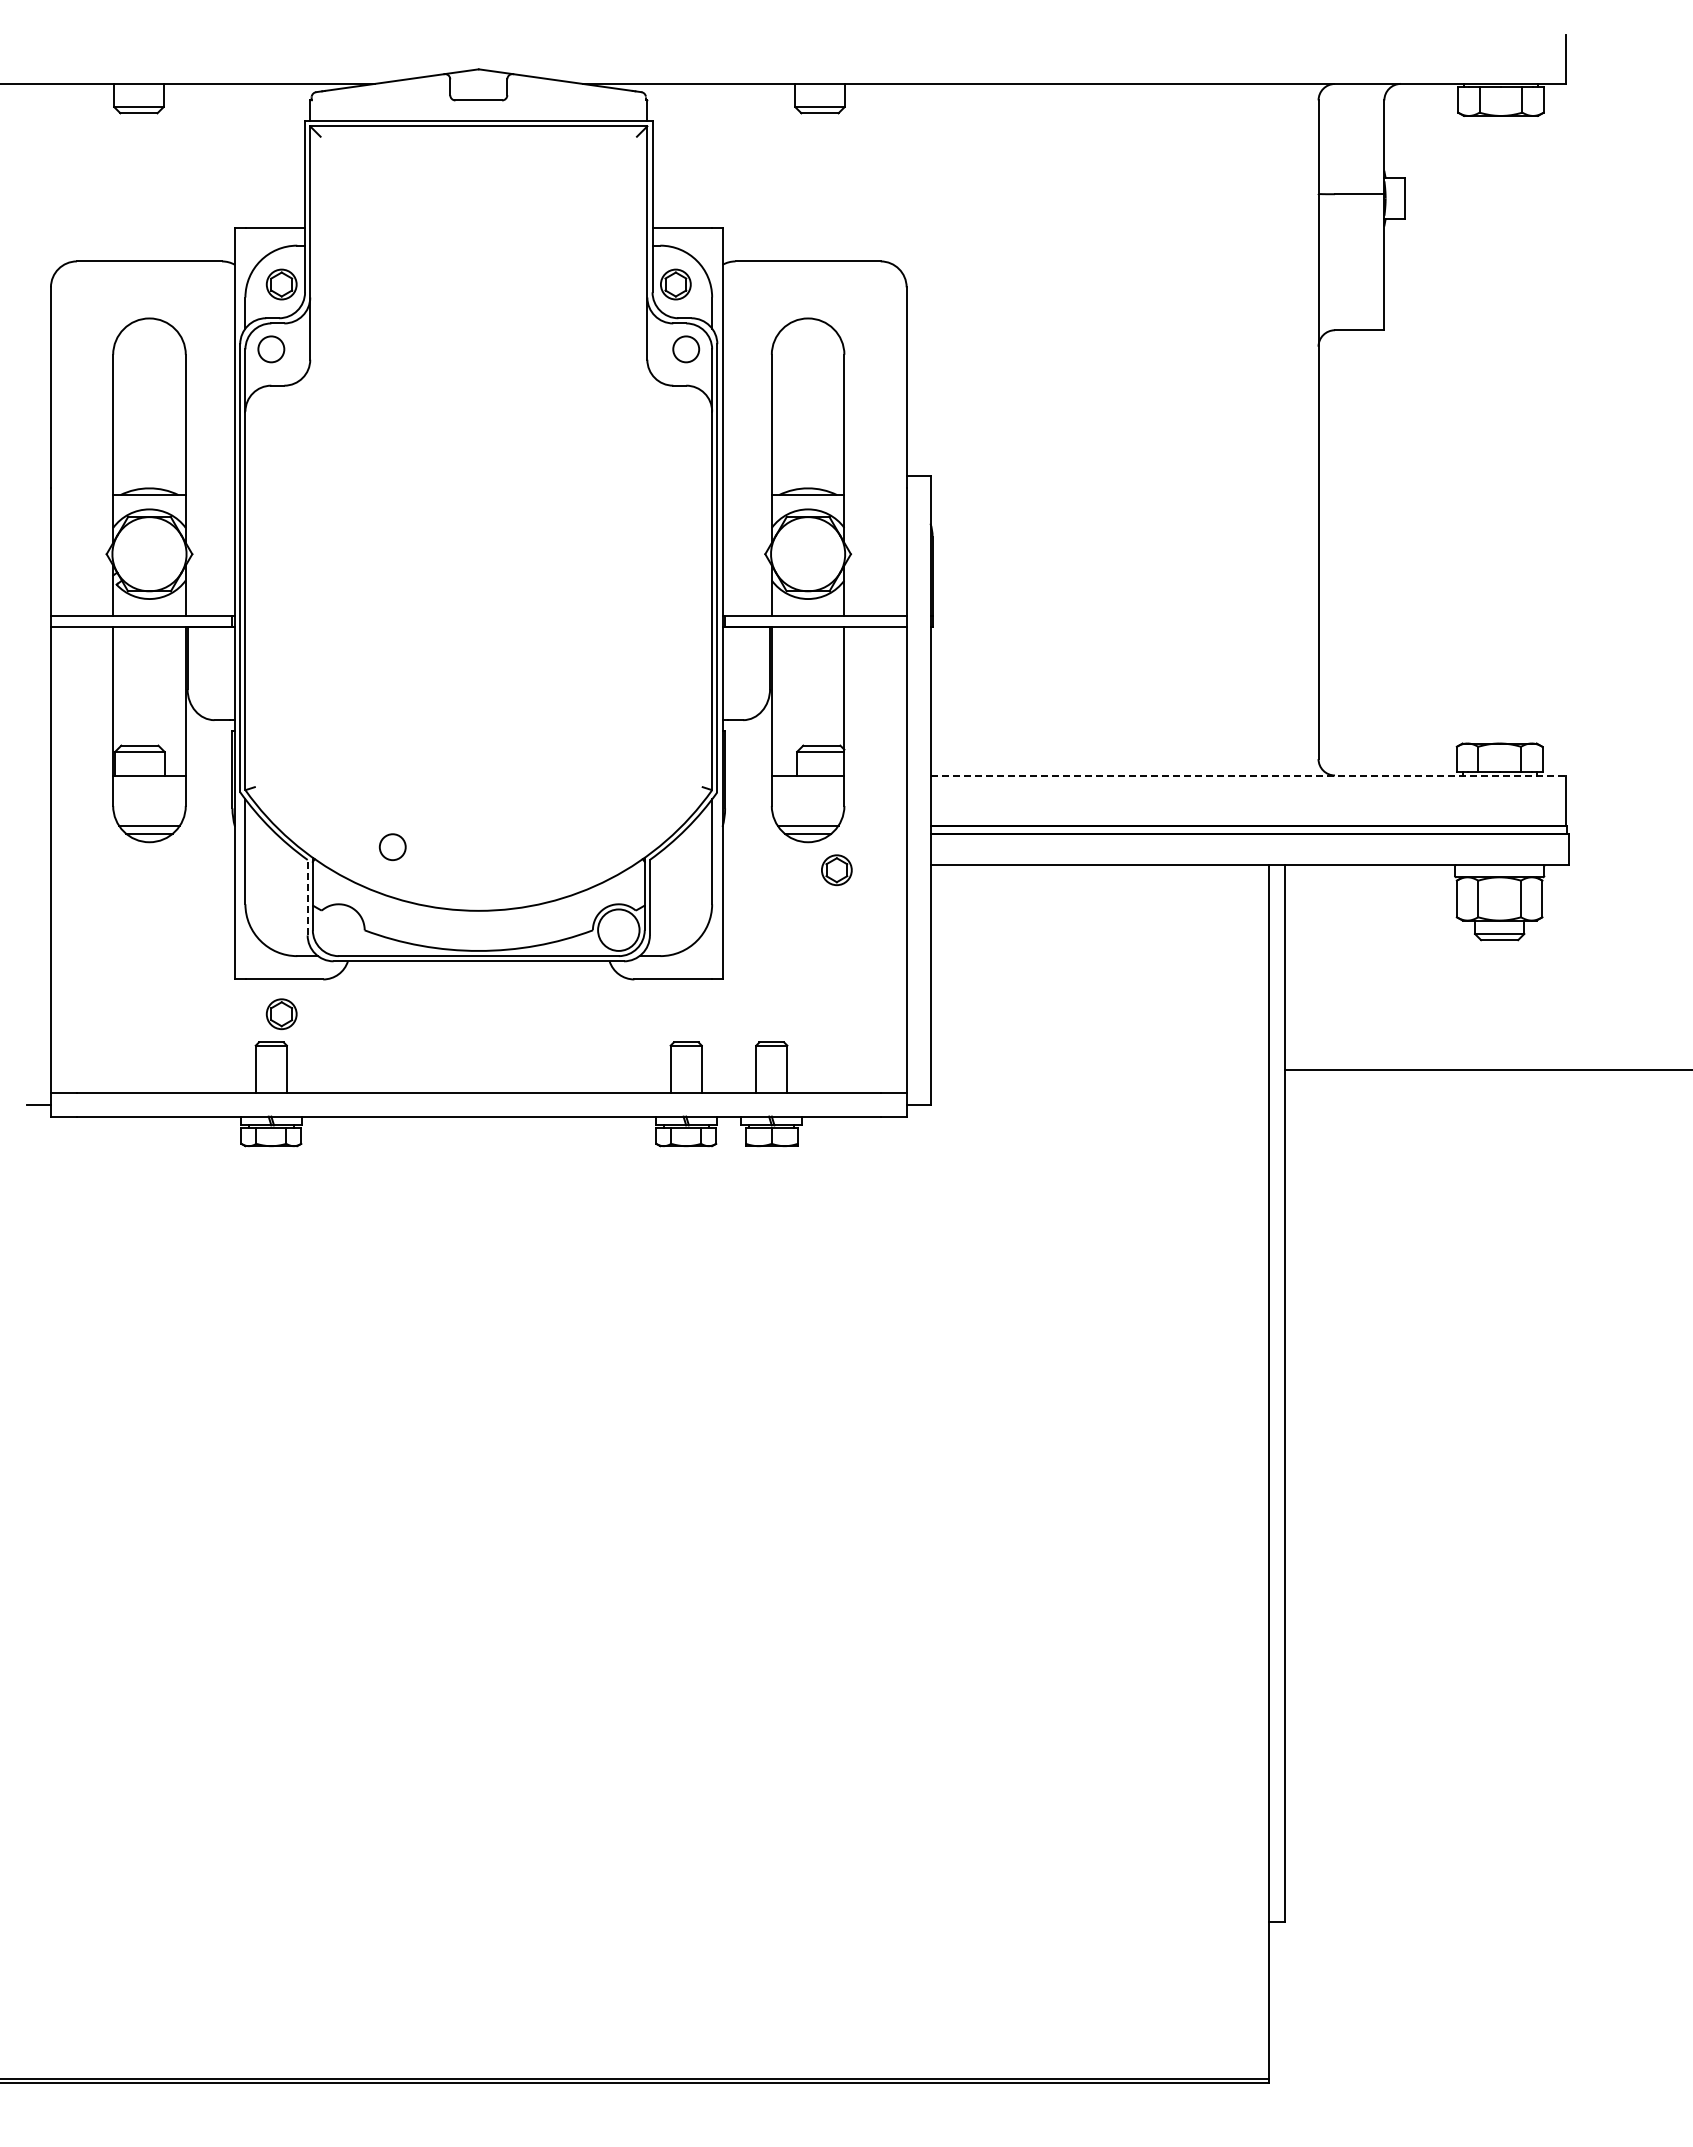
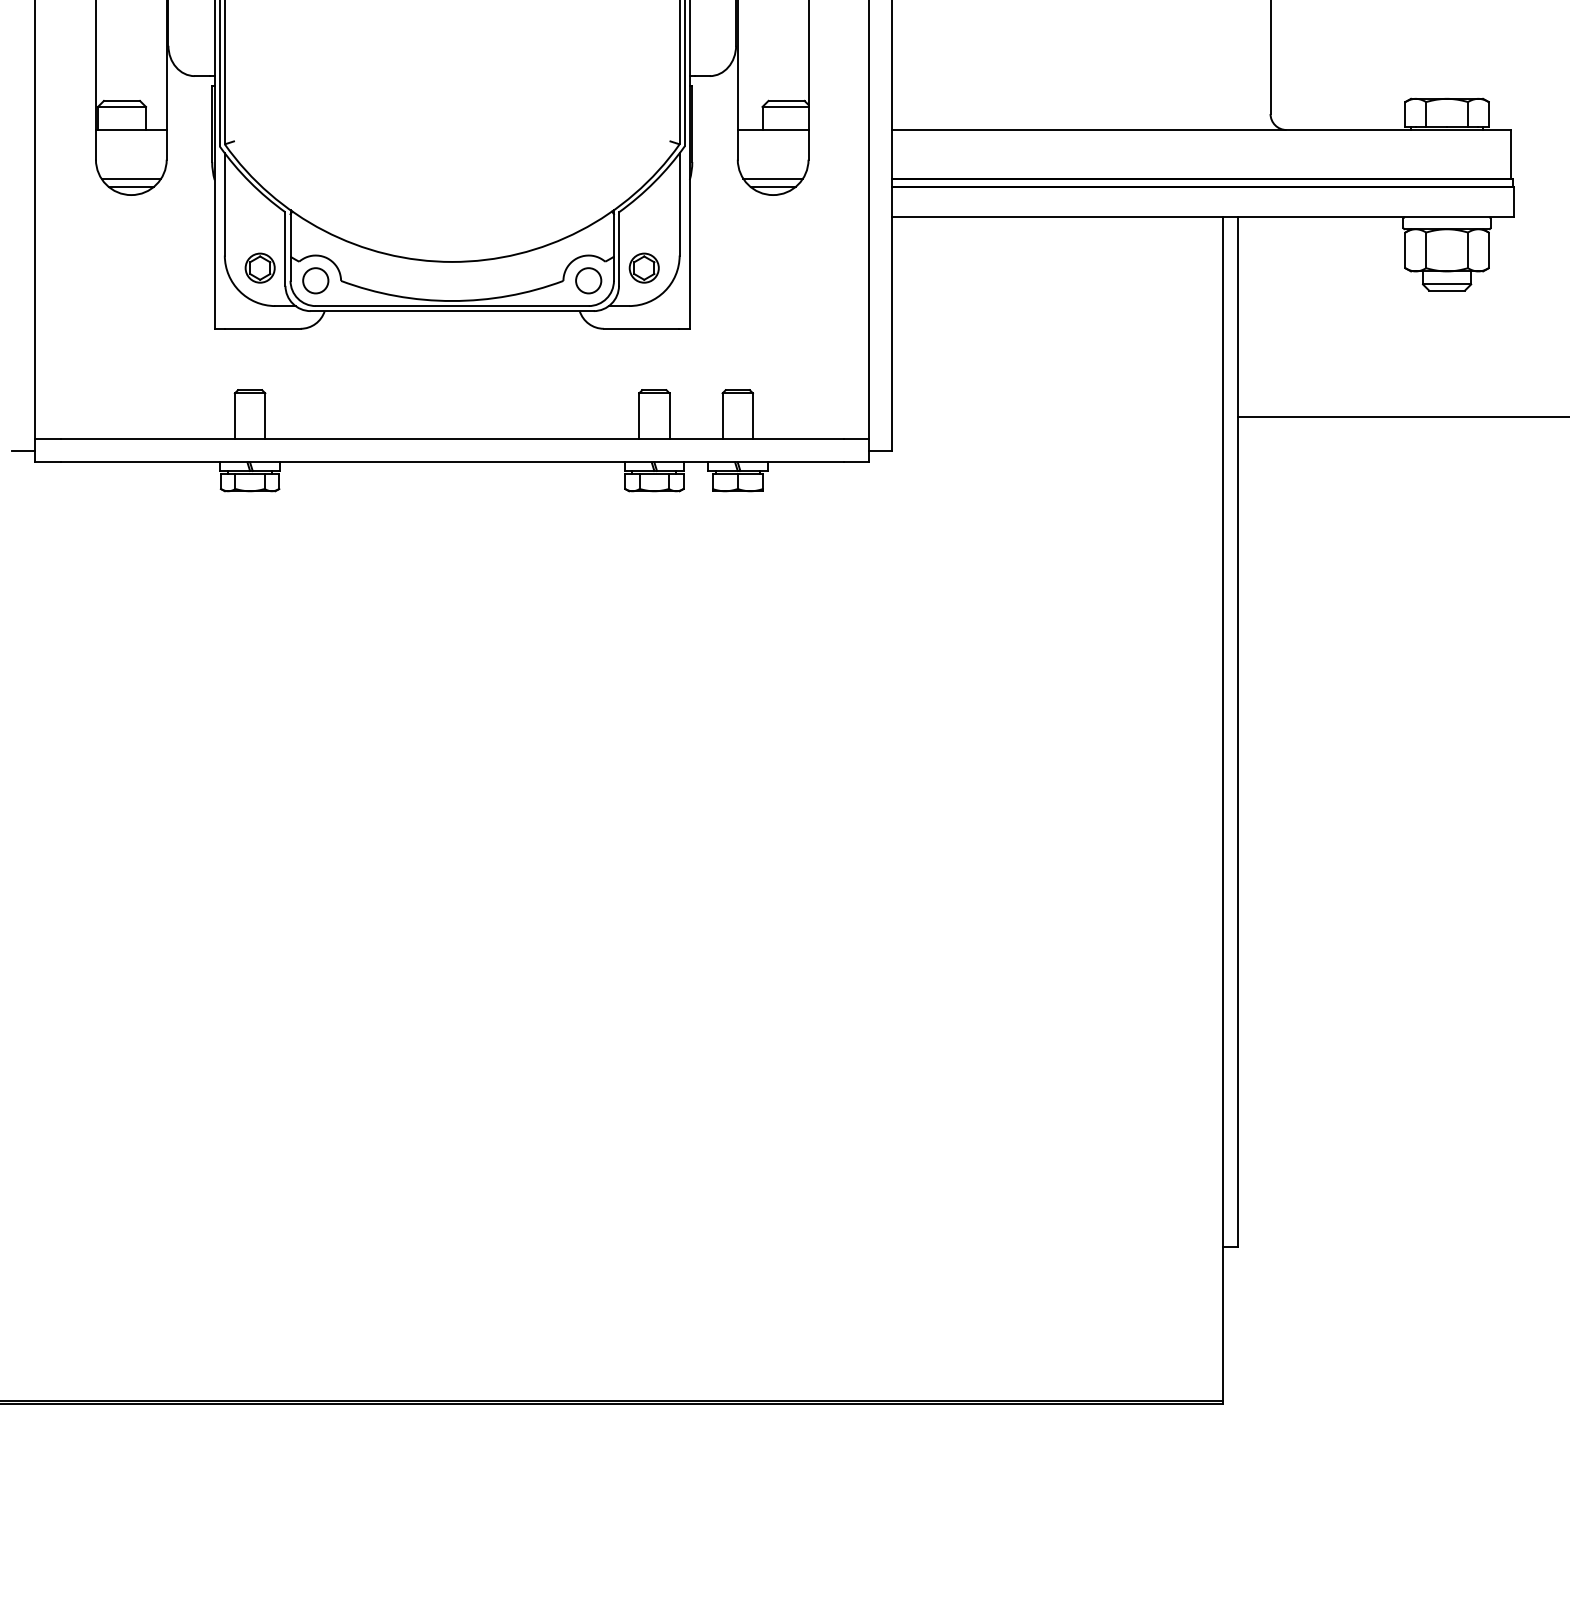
line: (1248, 775) -> (1202, 130), dashed -> solid
circle: (392, 847) -> (315, 281), moved
part: (836, 870) -> (643, 268), moved
line: (307, 897) -> (285, 248), dashed -> solid
circle: (618, 930) -> (588, 281), size x0.62
part: (281, 1014) -> (259, 268), moved

